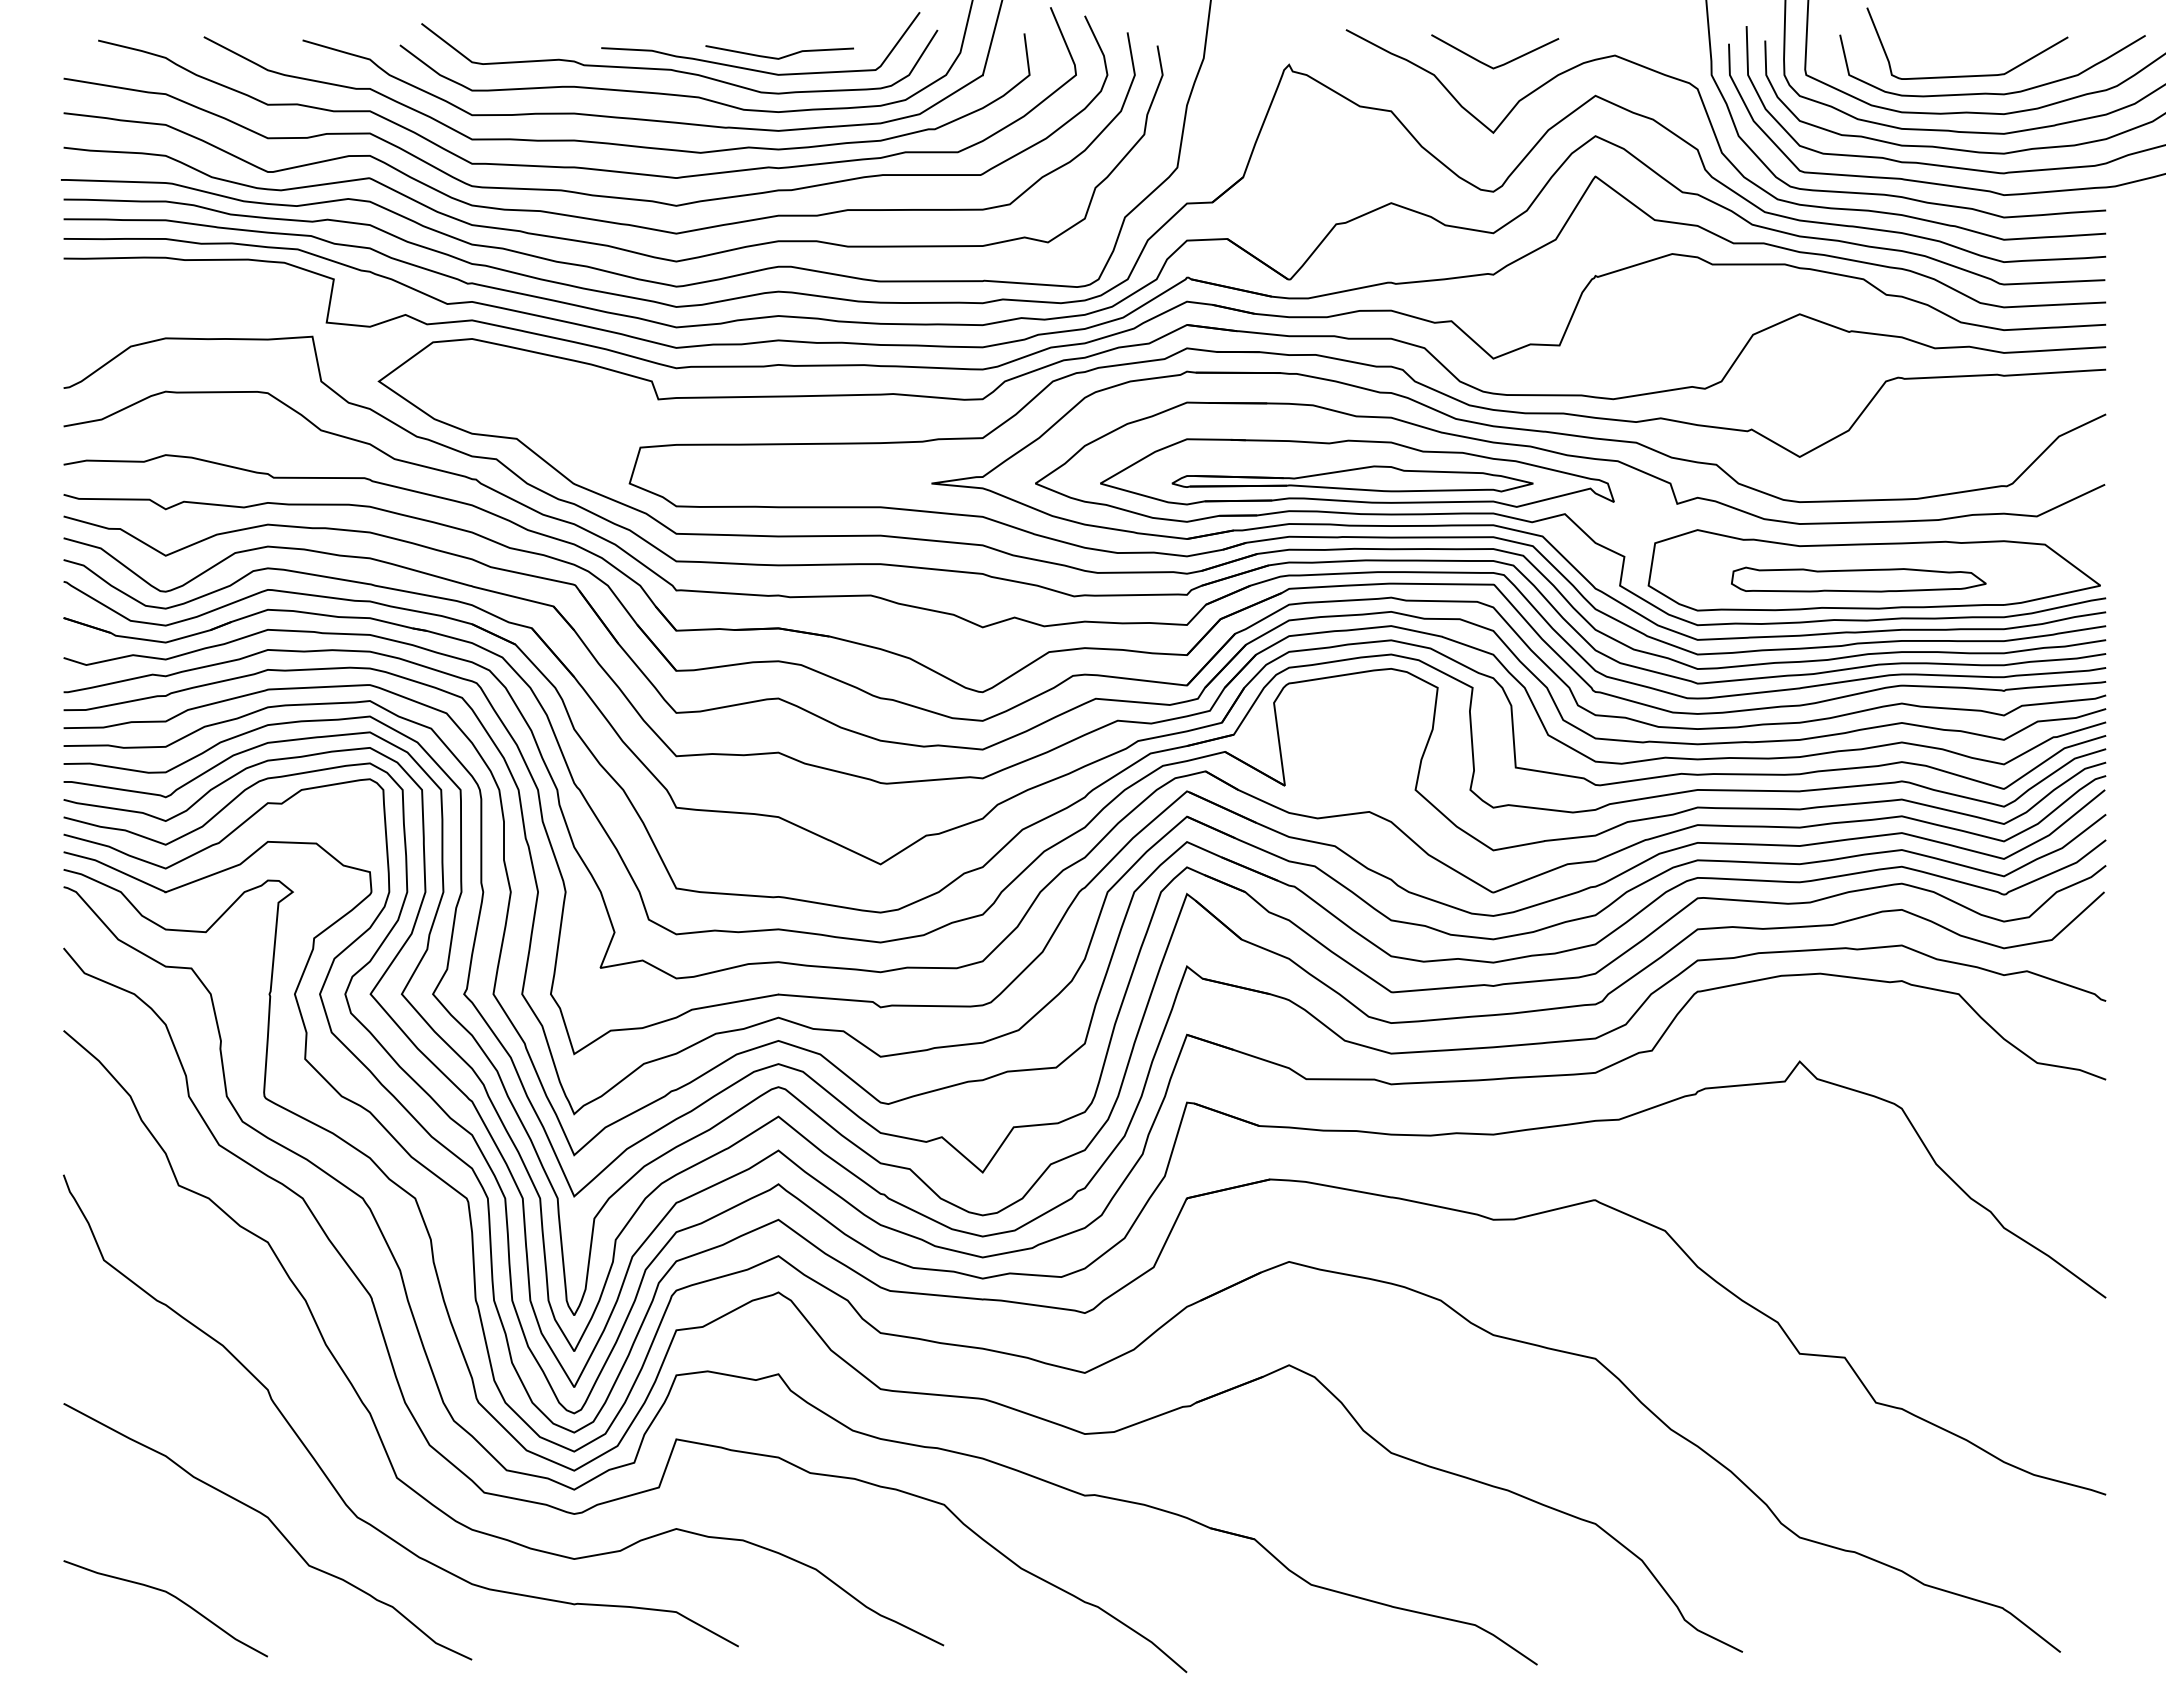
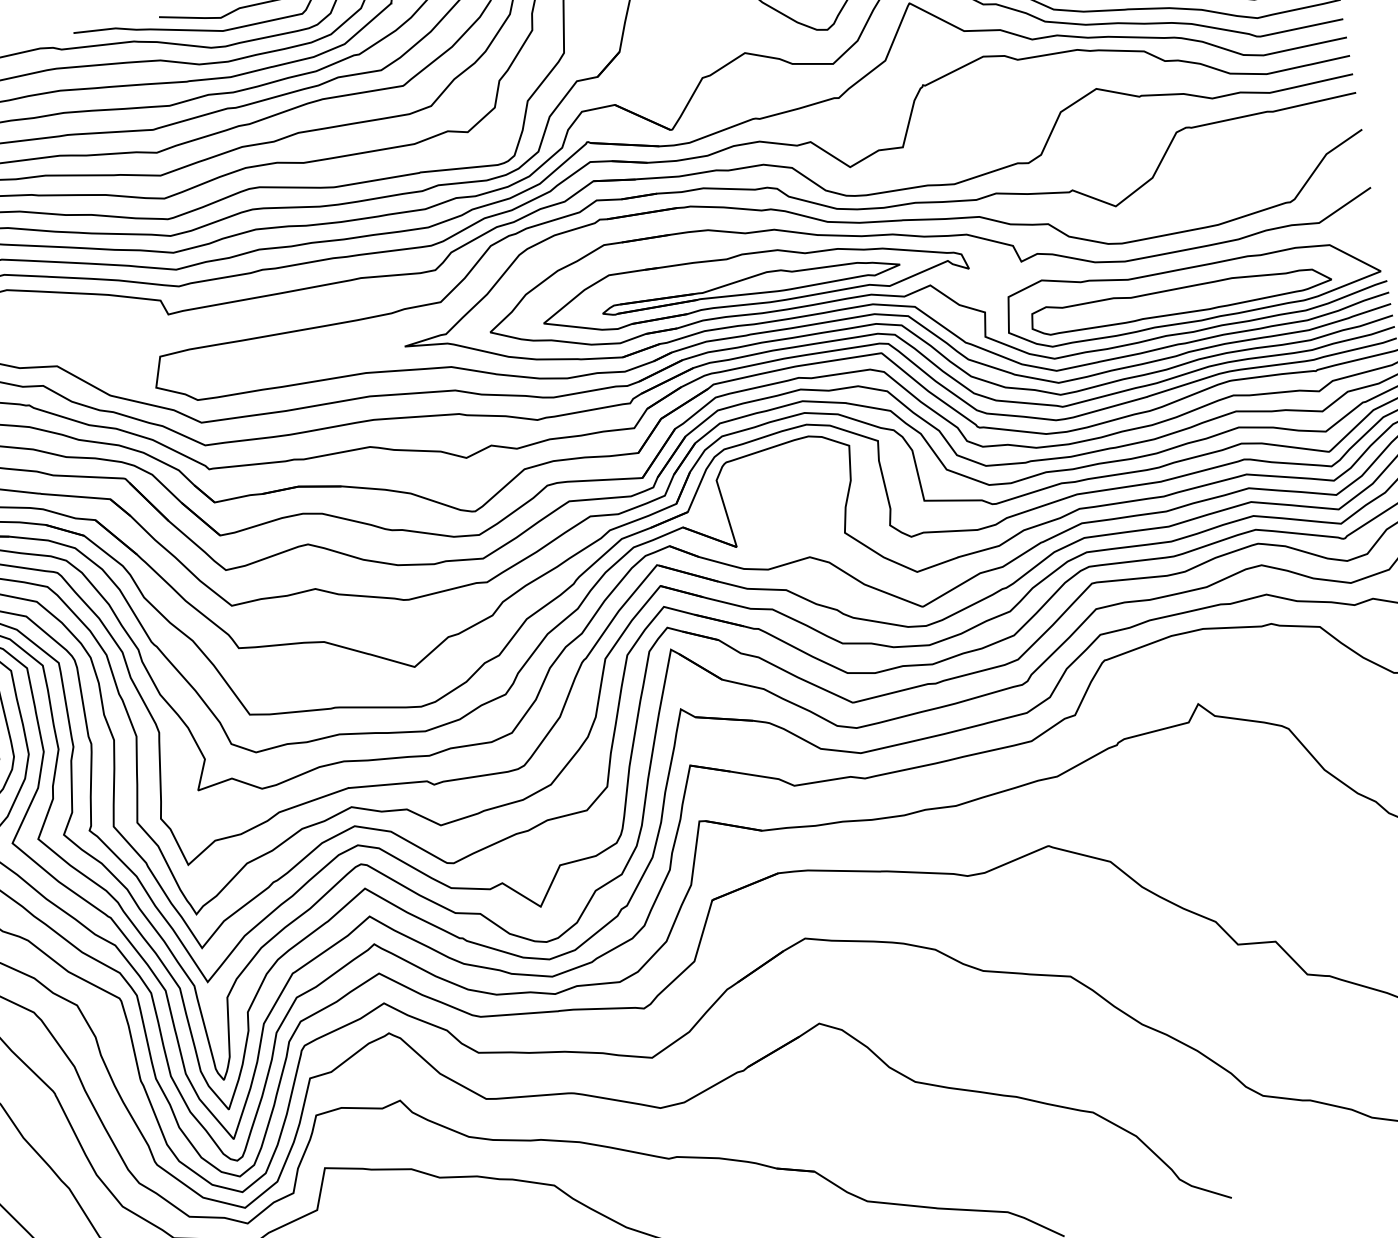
part: (1858, 579) -> (1180, 299), size x1.43

